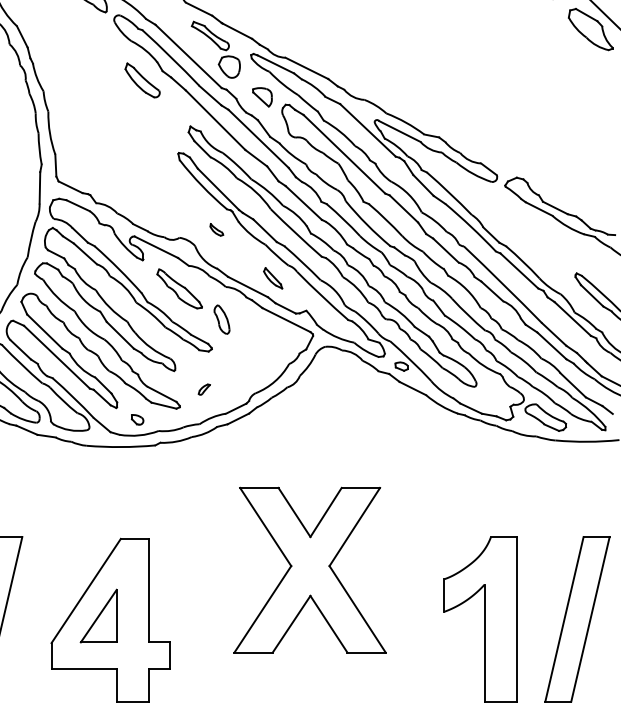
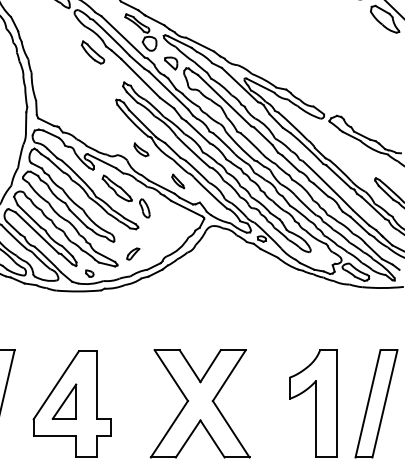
part: (216, 229) -> (141, 149), size x1.67
part: (204, 388) -> (133, 253), size x1.67
part: (308, 569) -> (199, 403), moved

